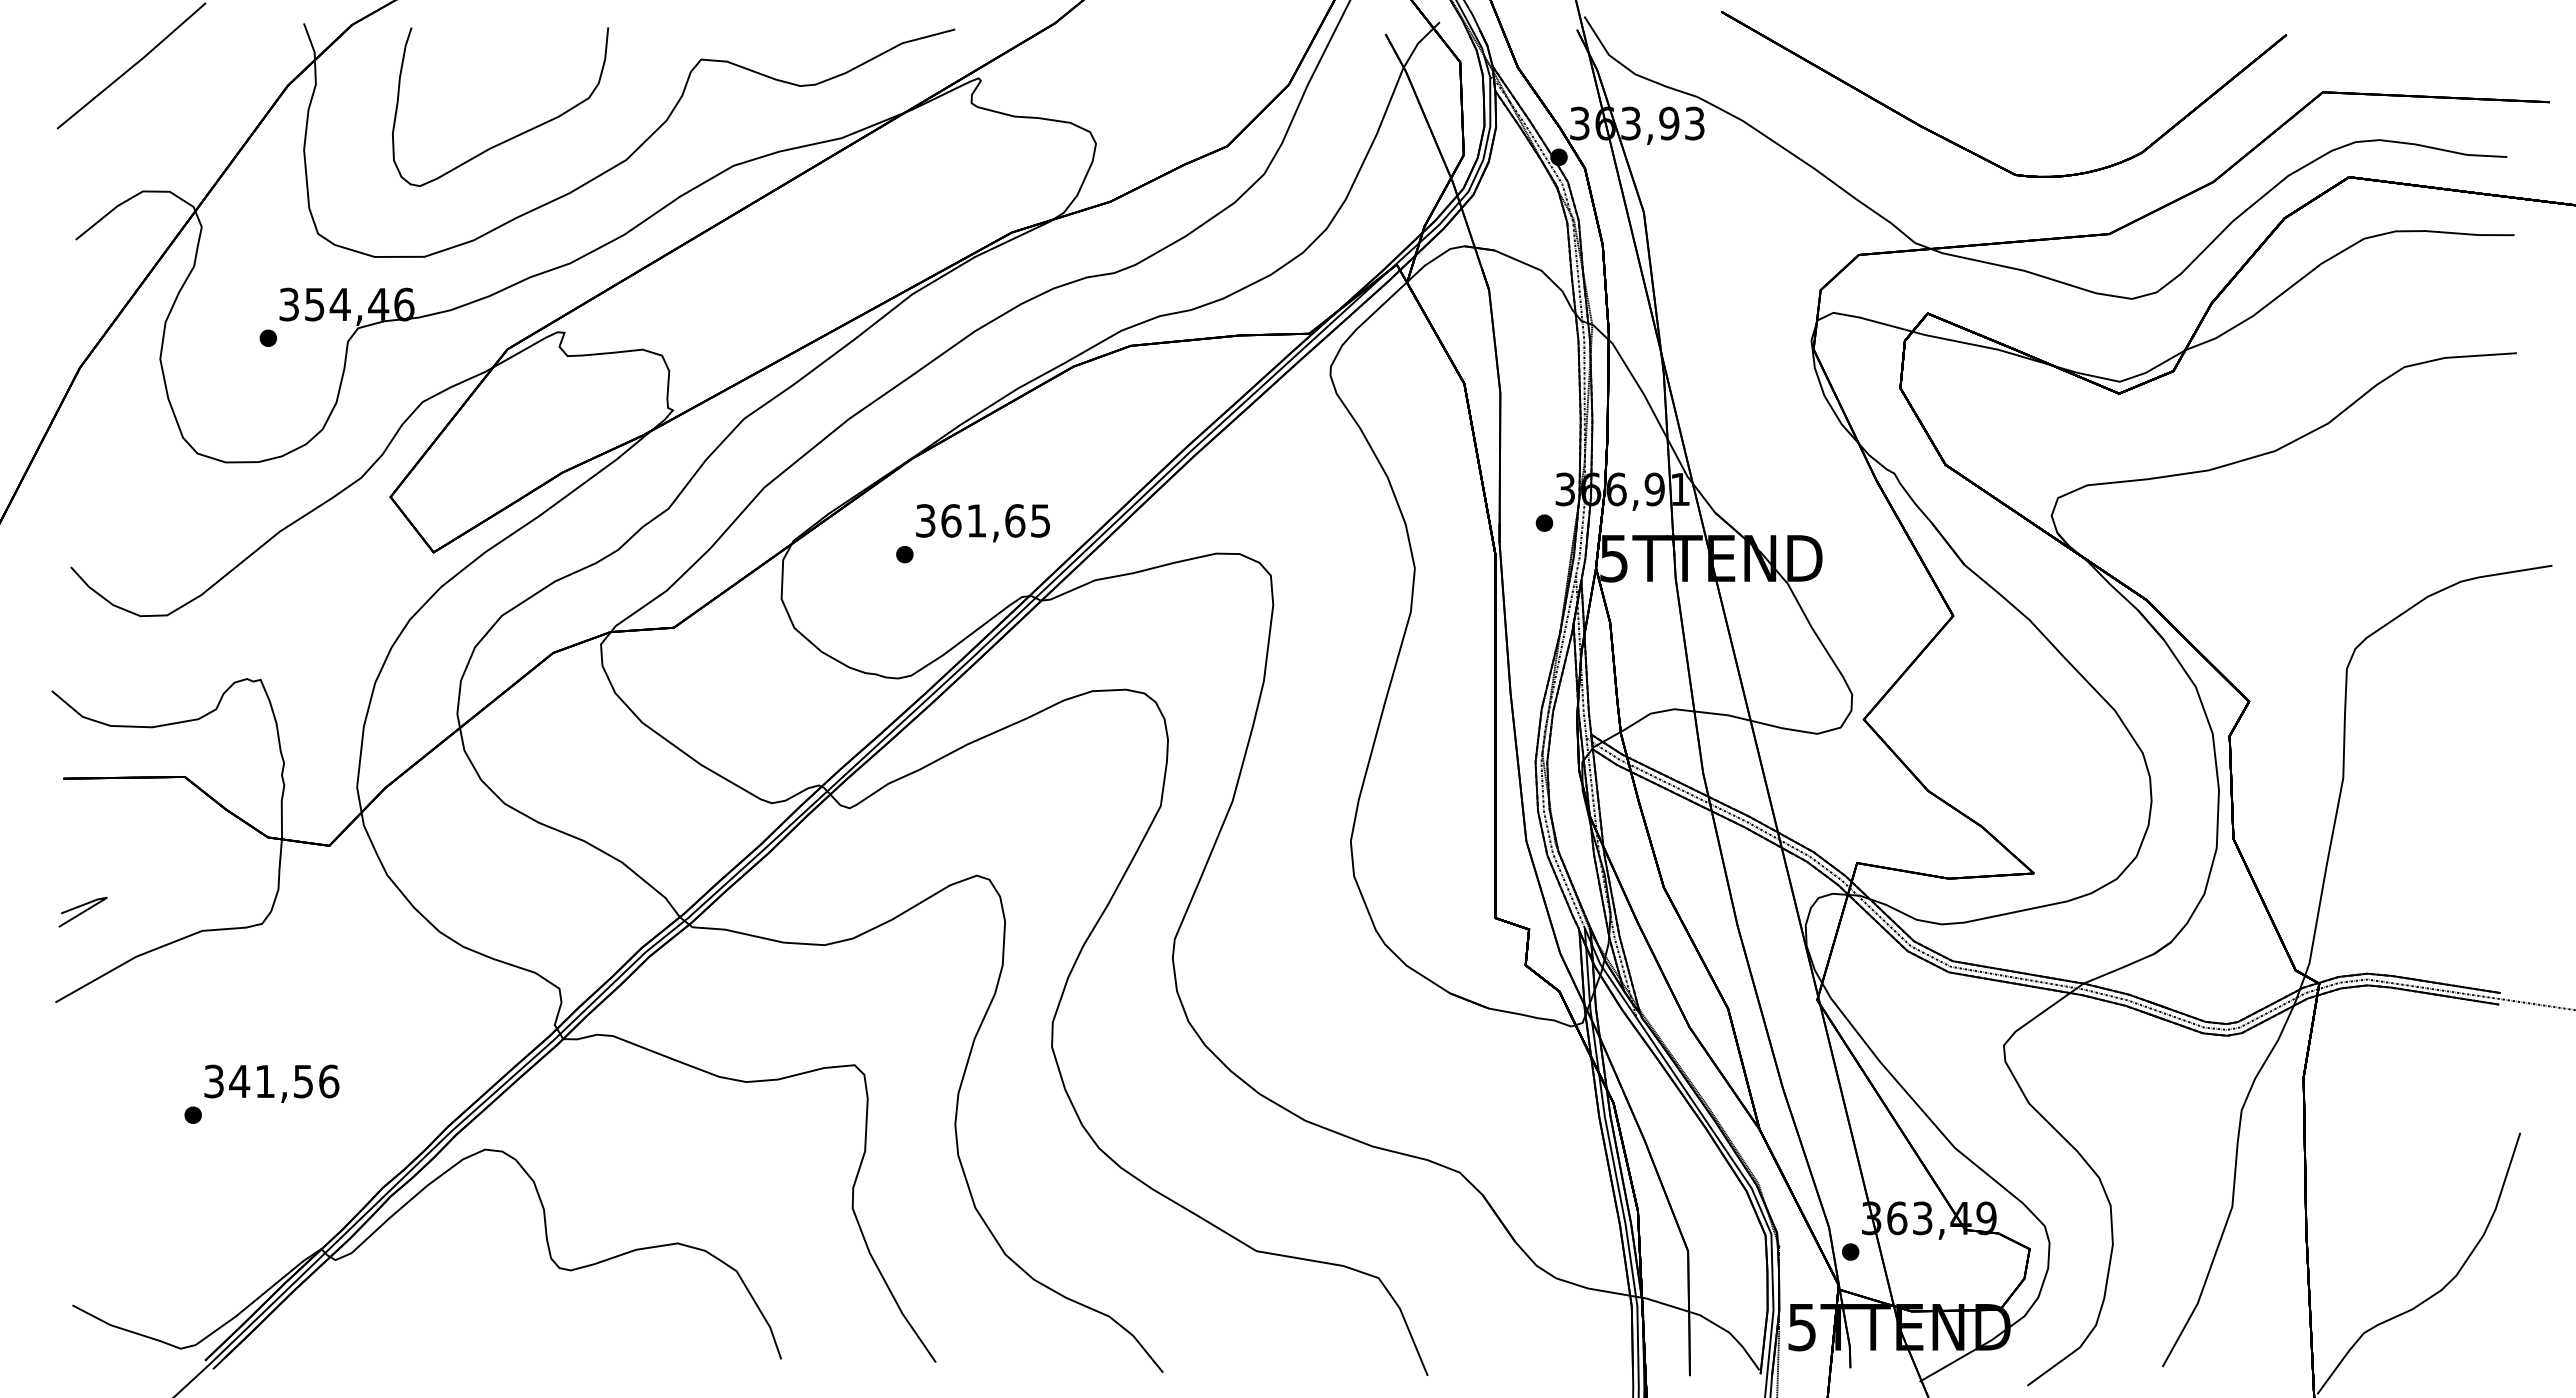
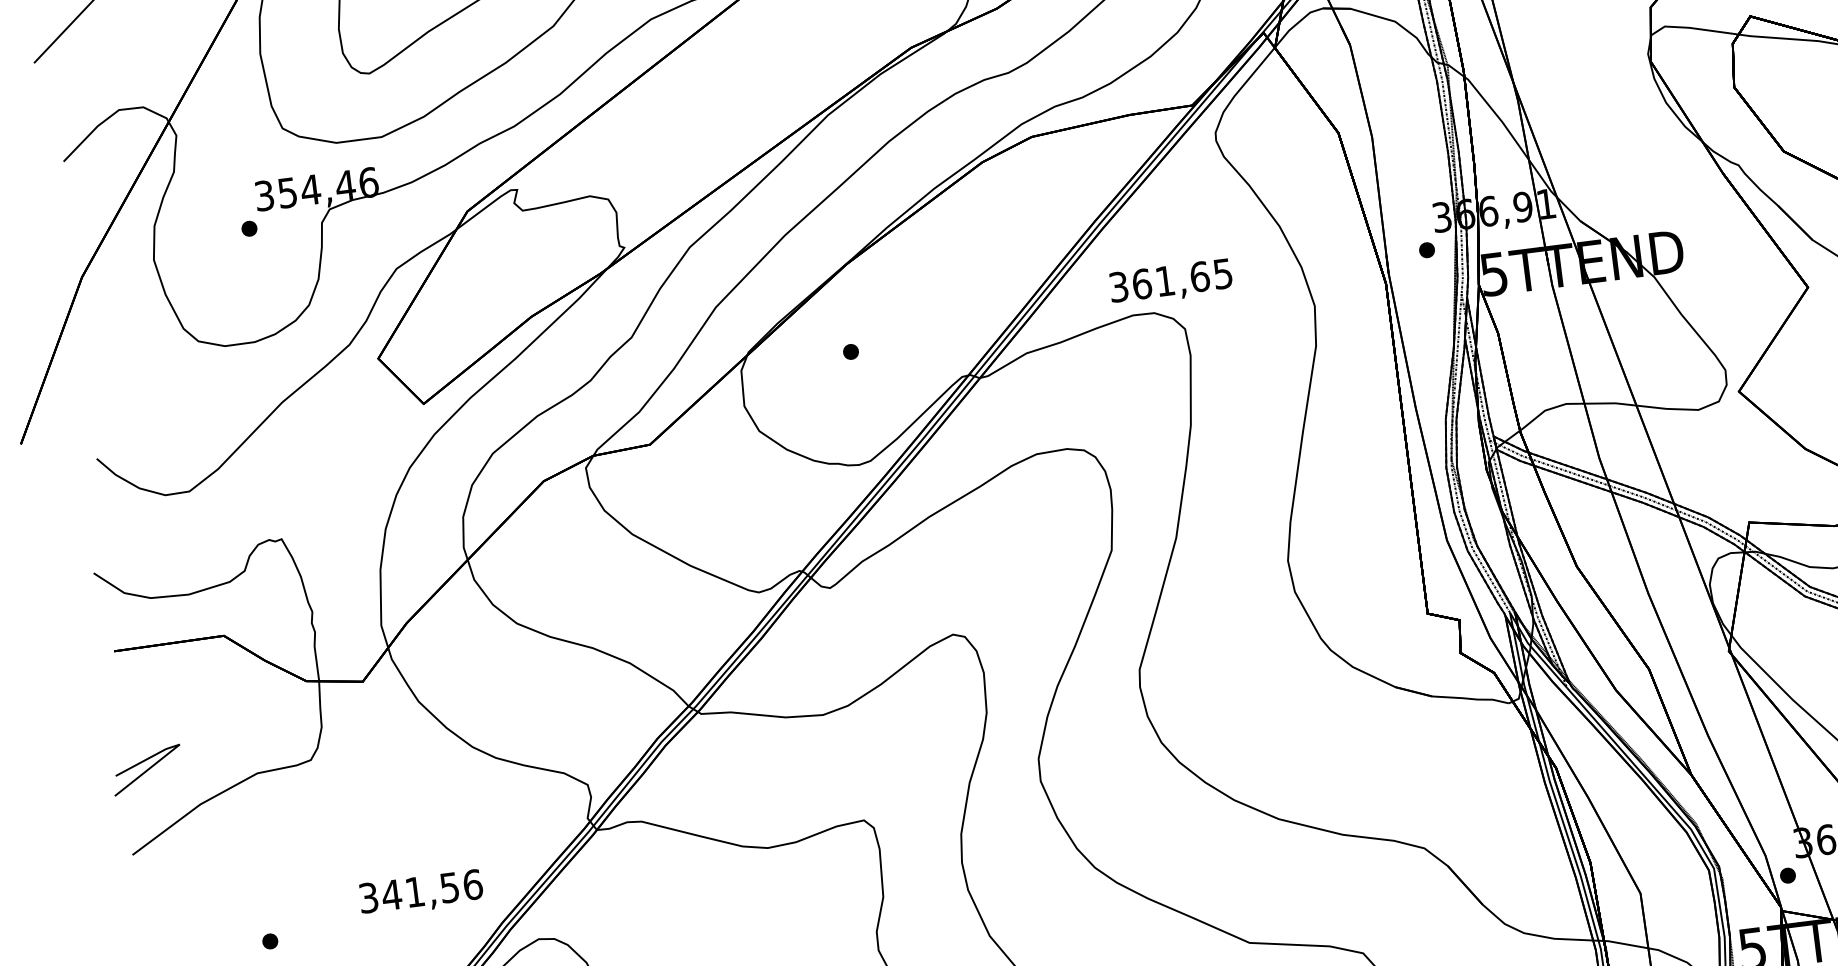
text: (982, 523) -> (1170, 282), moved
part: (82, 911) -> (146, 769), size x1.6
text: (271, 1083) -> (420, 893), moved

